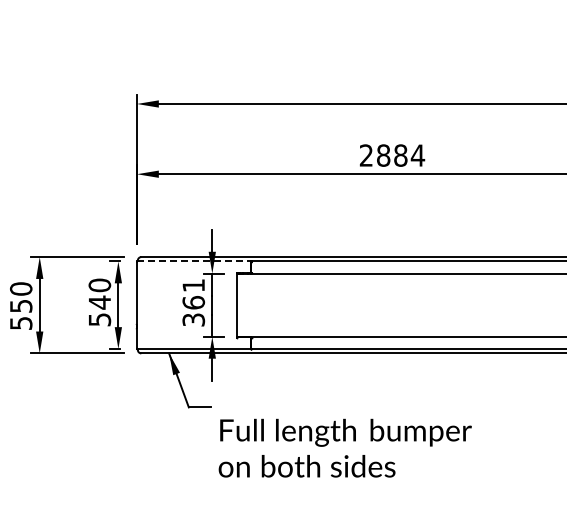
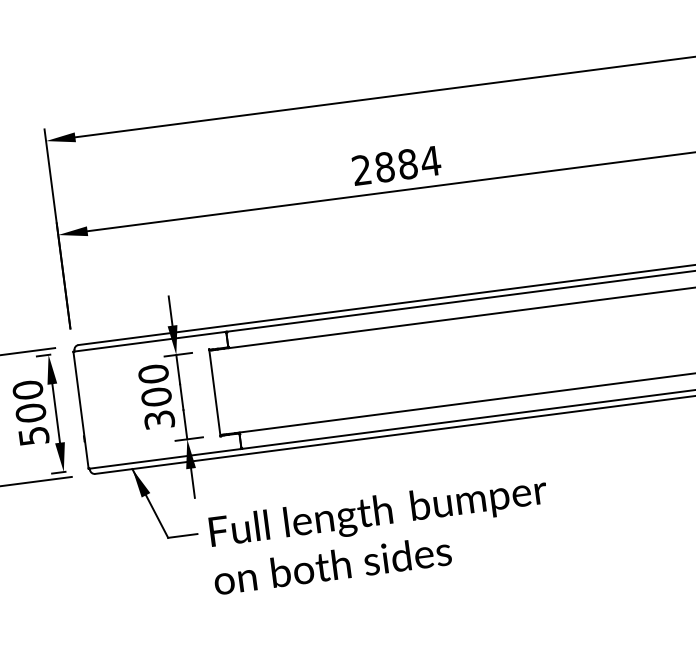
line: (194, 261) -> (150, 341), dashed -> solid
text: (193, 293) -> (154, 384), 361 -> 300
text: (99, 302) -> (30, 413), 540 -> 500
text: (344, 447) -> (379, 533), moved

